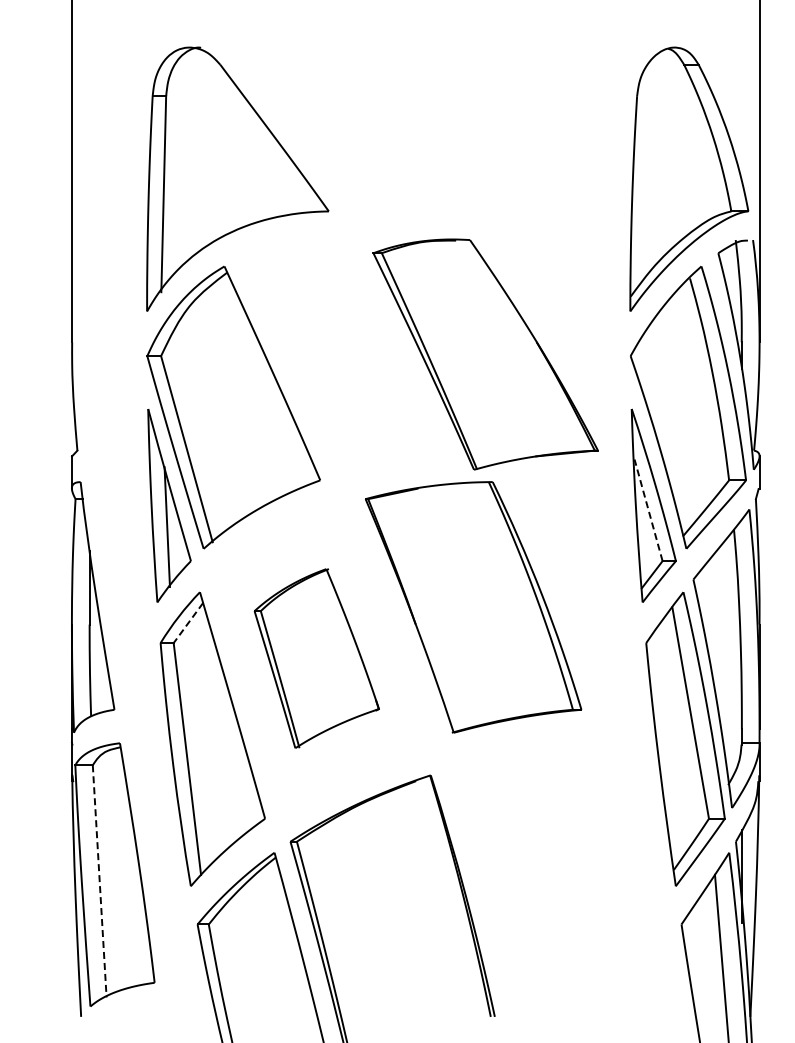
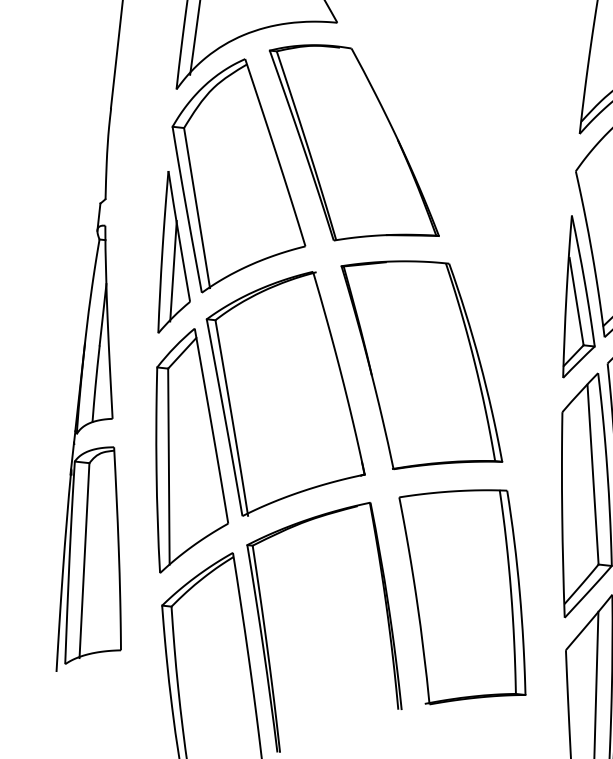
part: (485, 354) -> (353, 145), moved
line: (648, 510) -> (576, 301), dashed -> solid
line: (188, 623) -> (182, 353), dashed -> solid
part: (316, 658) -> (285, 394), size x1.67
part: (551, 874) -> (462, 596), added
line: (99, 881) -> (84, 560), dashed -> solid

